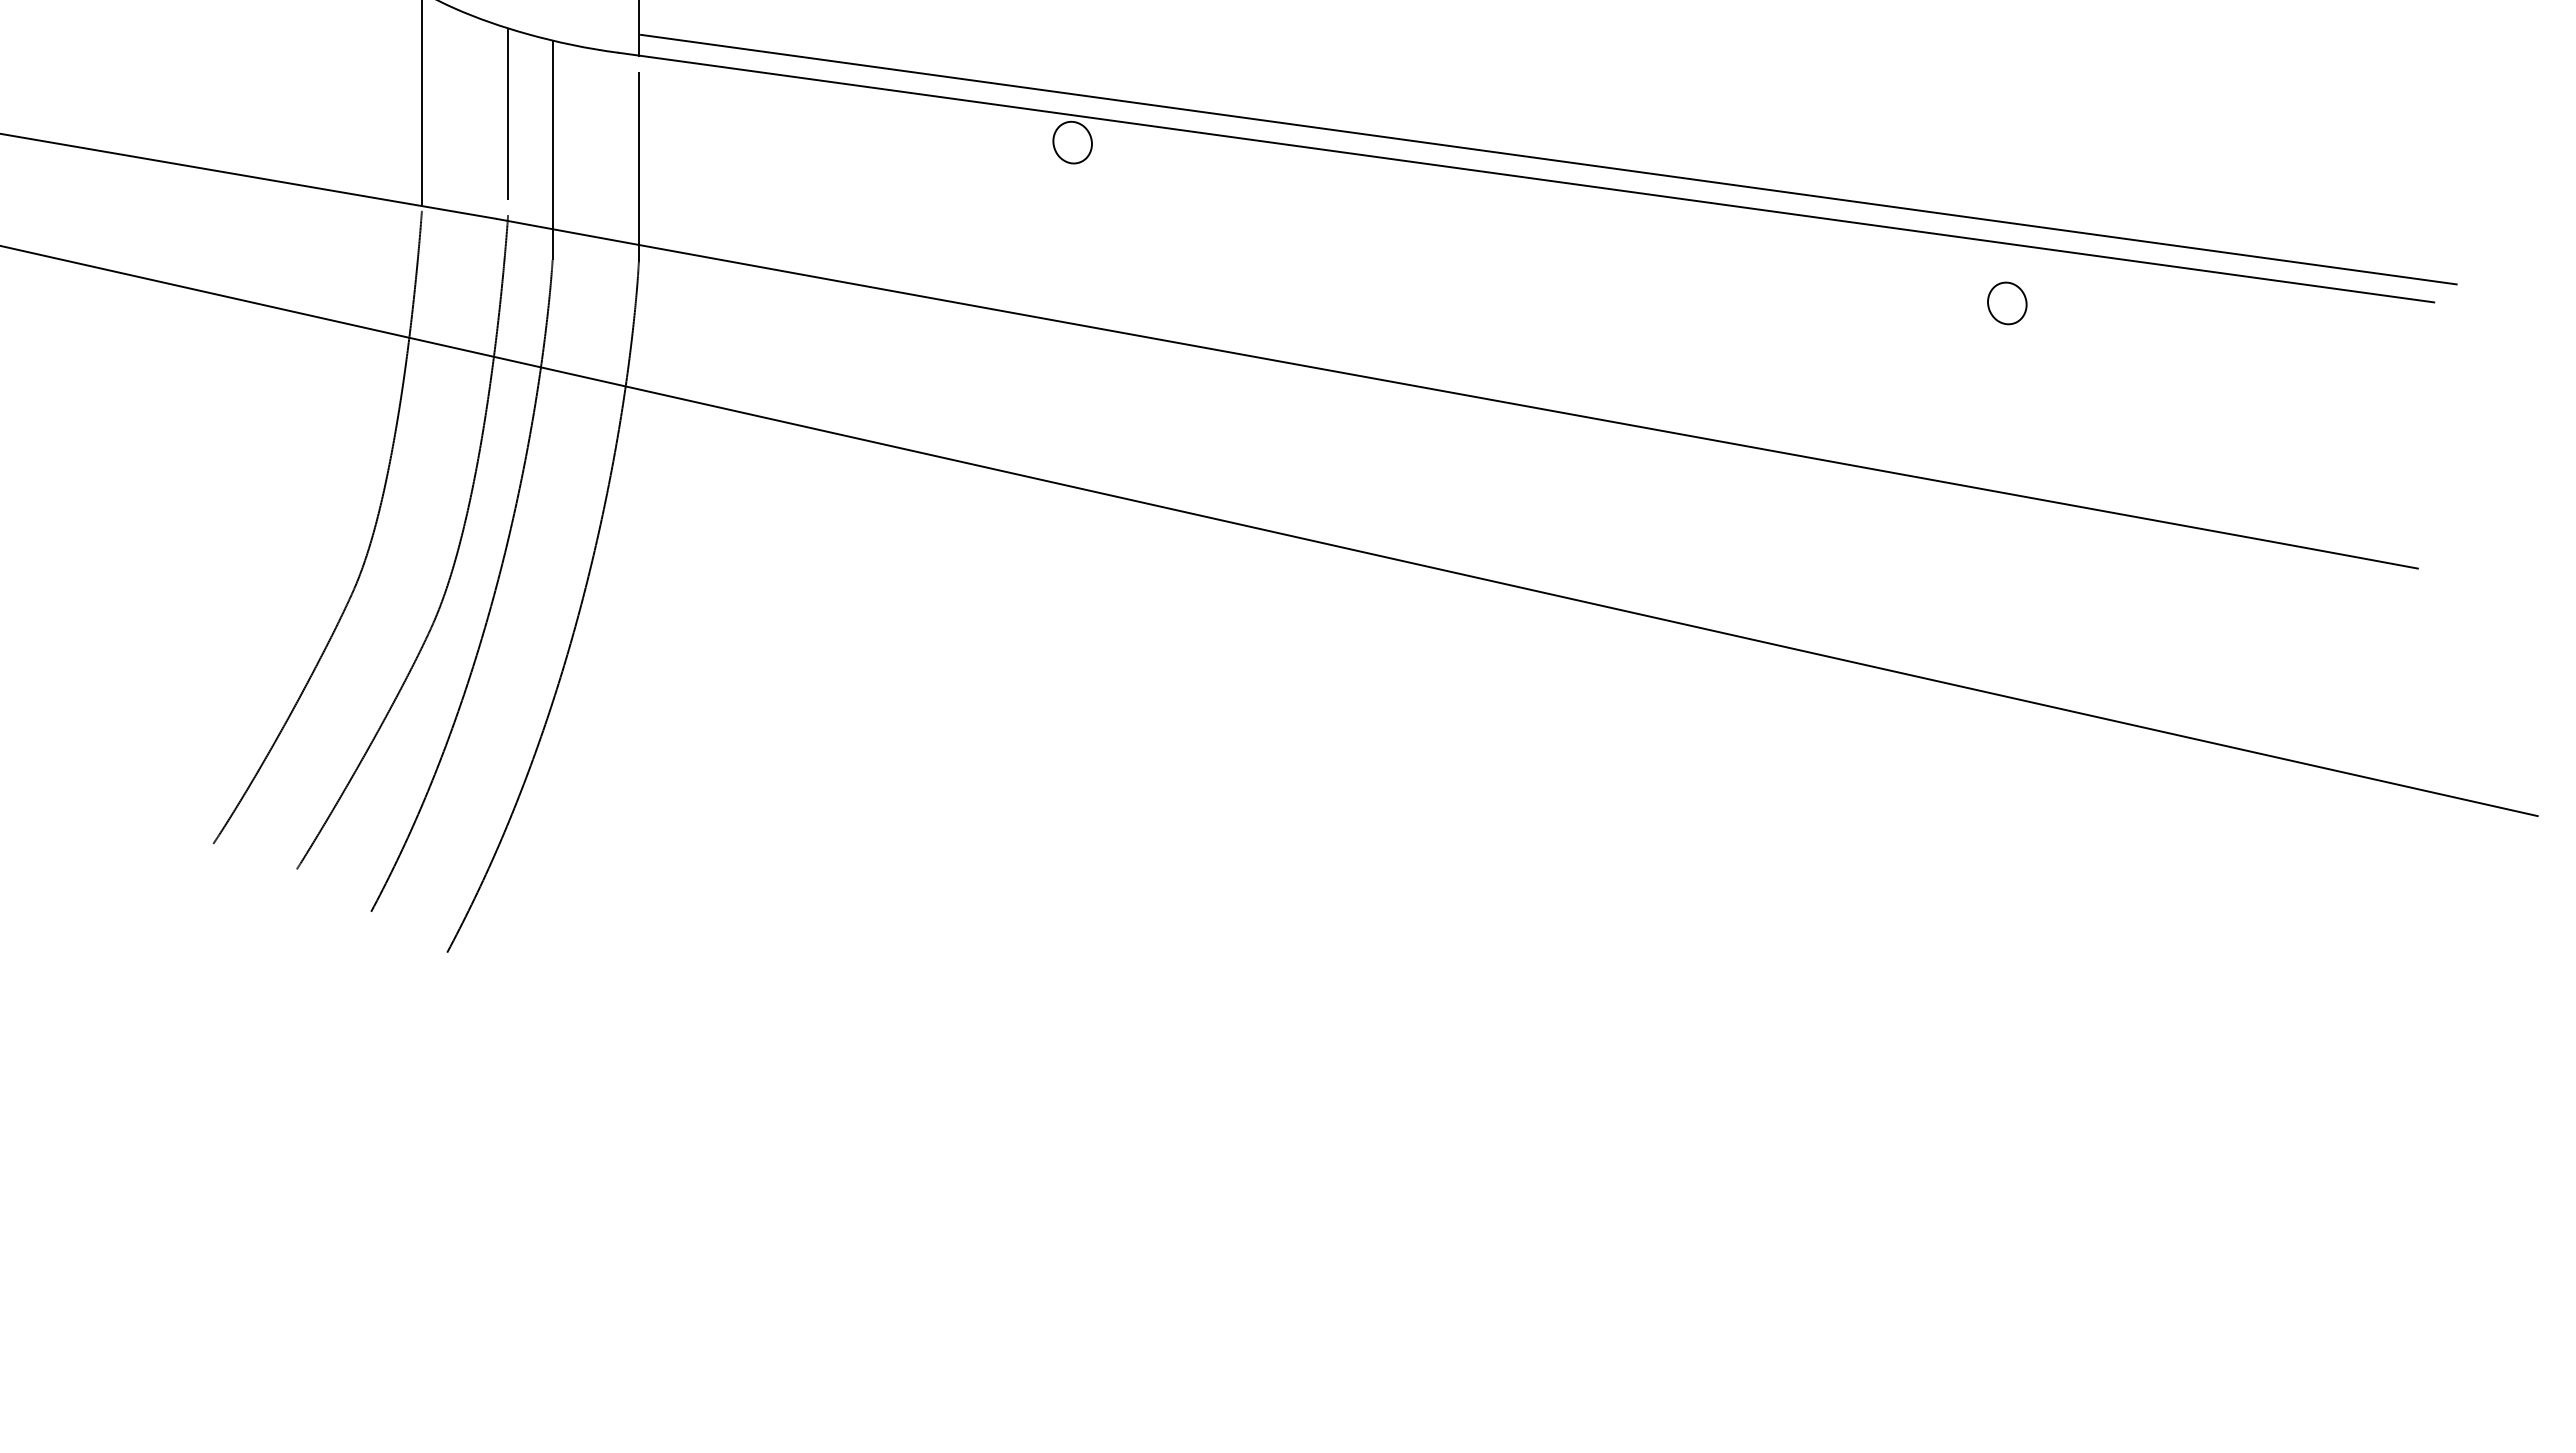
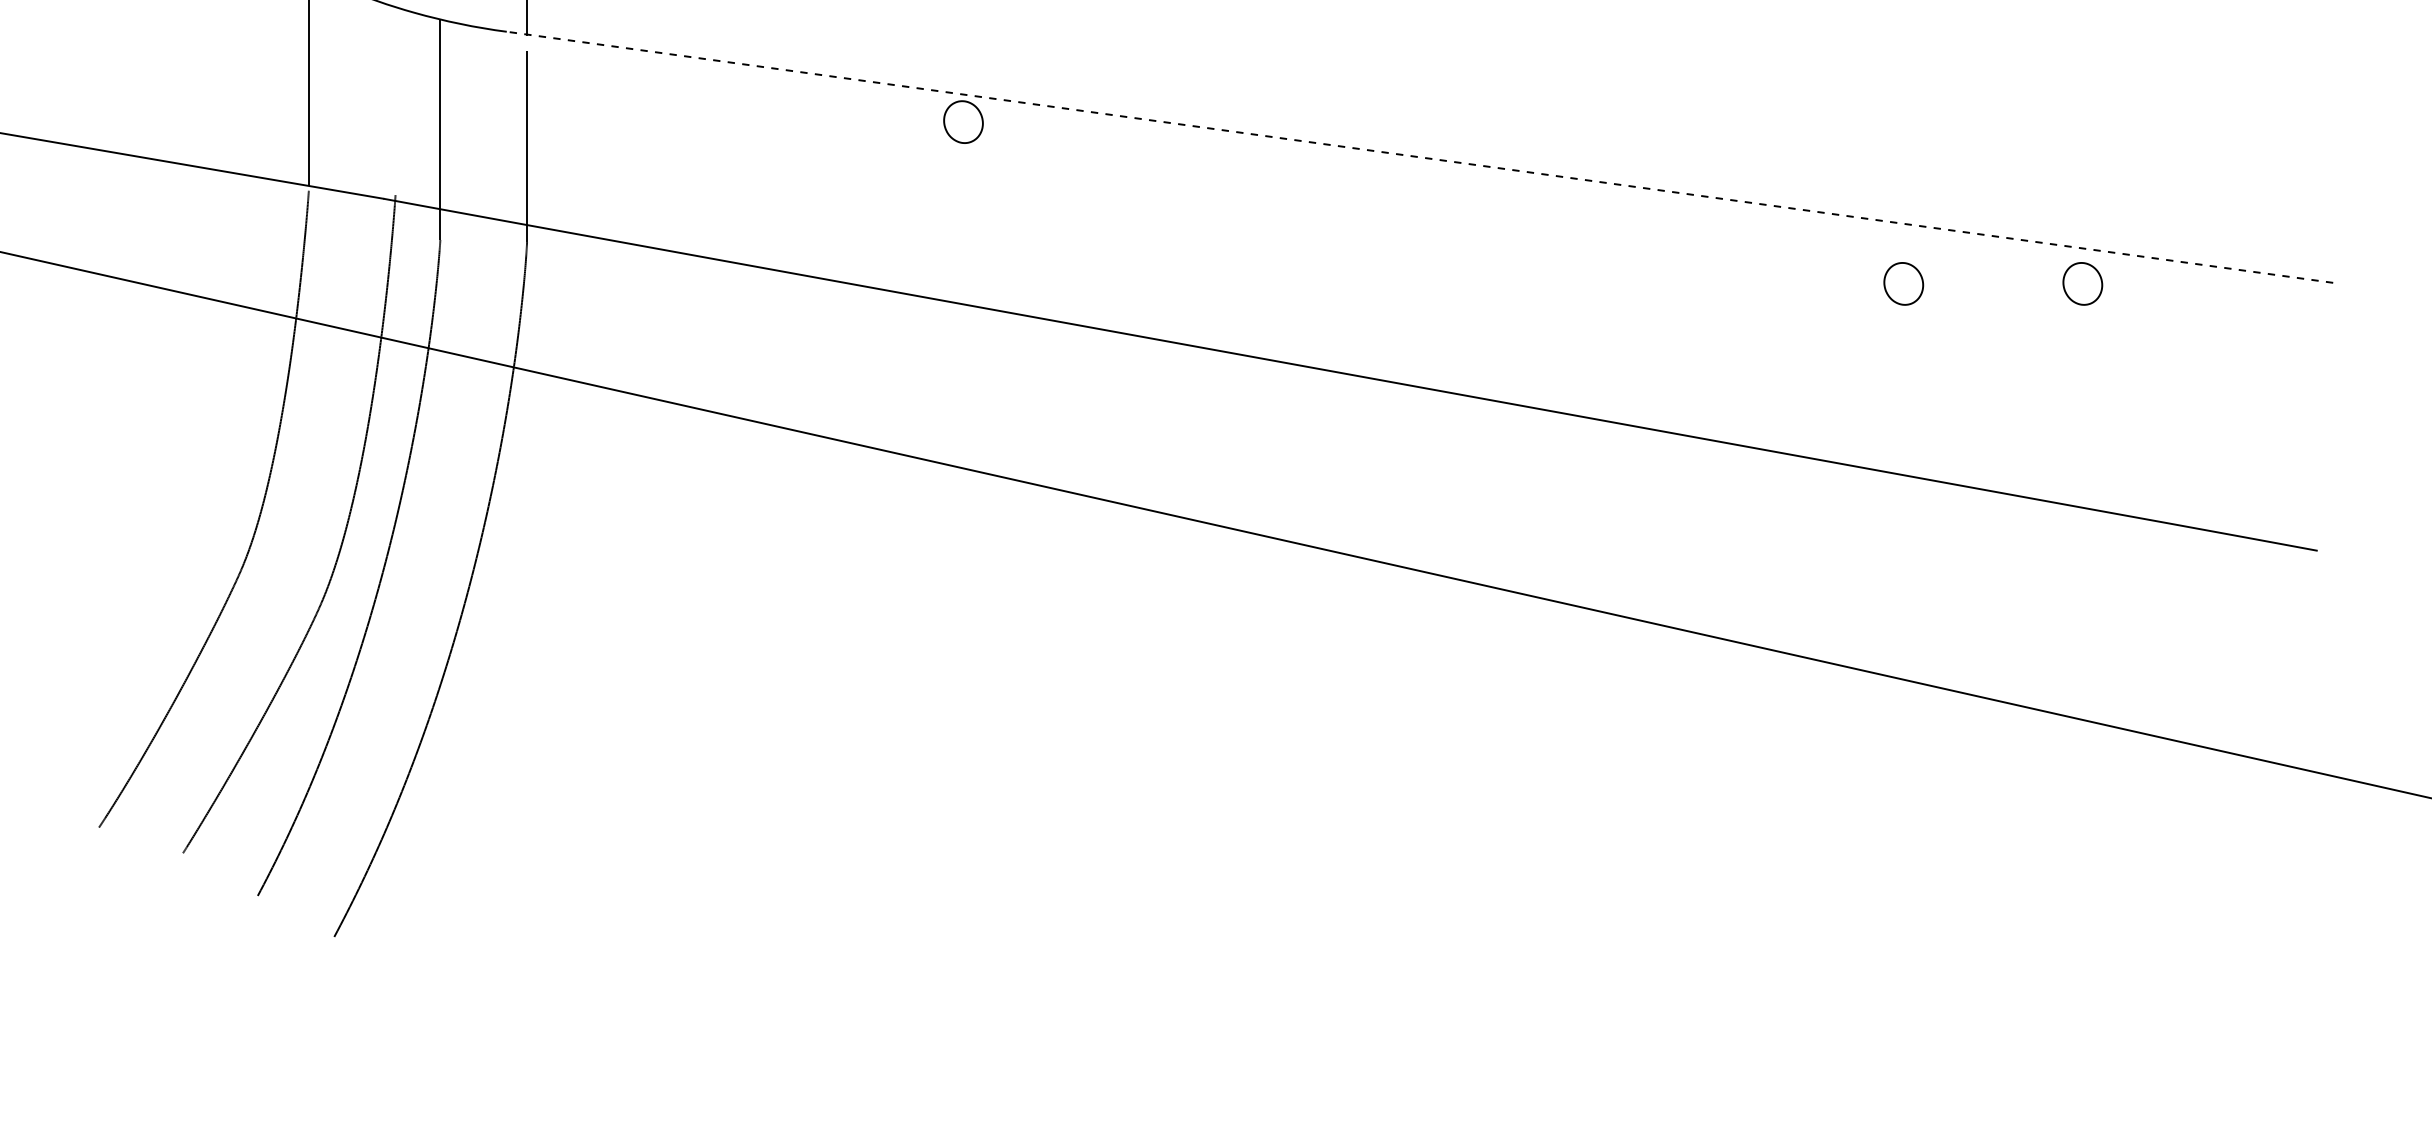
line: (508, 113) -> (395, 92), removed
line: (1548, 159) -> (1442, 139), removed
line: (1525, 177) -> (1419, 157), solid -> dashed
part: (2185, 303) -> (2083, 283), added

